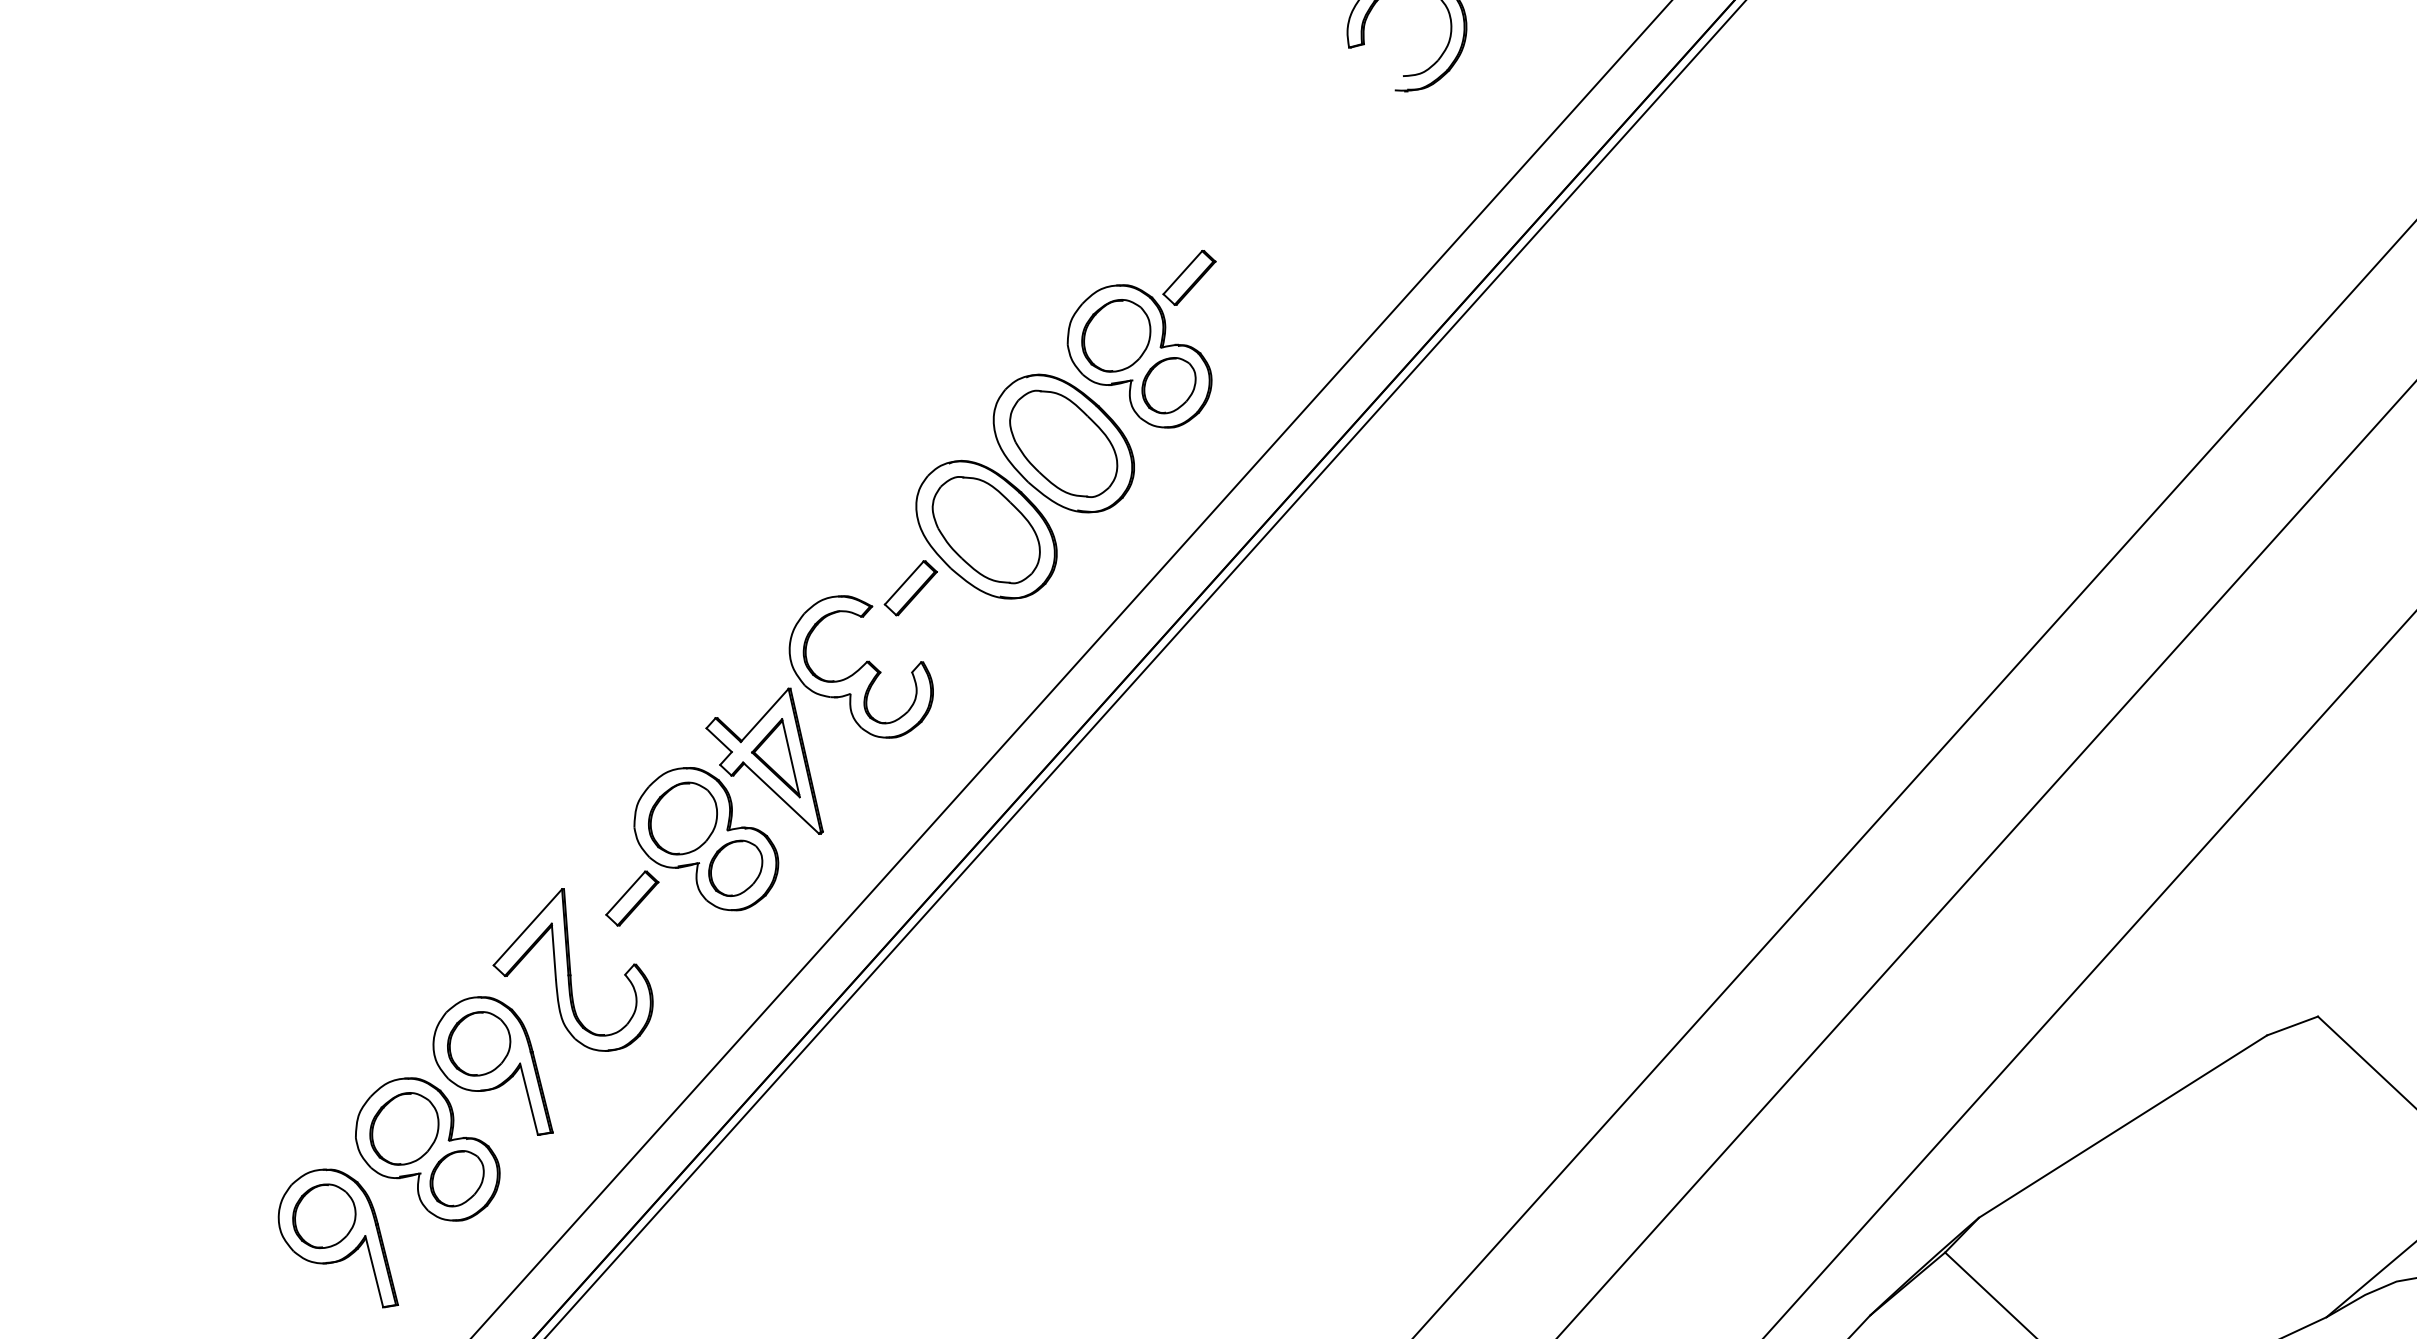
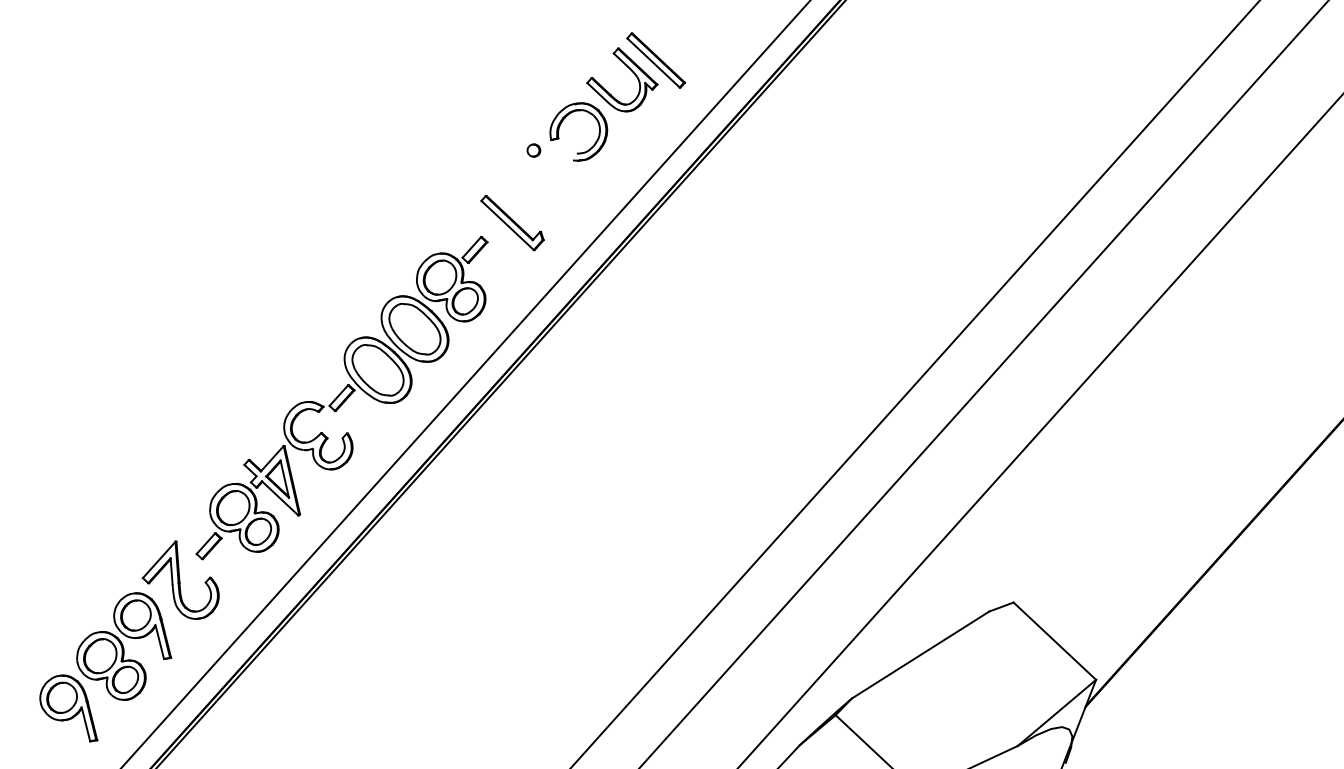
part: (1312, 69) -> (533, 150), added
part: (1268, 222) -> (512, 223), added

